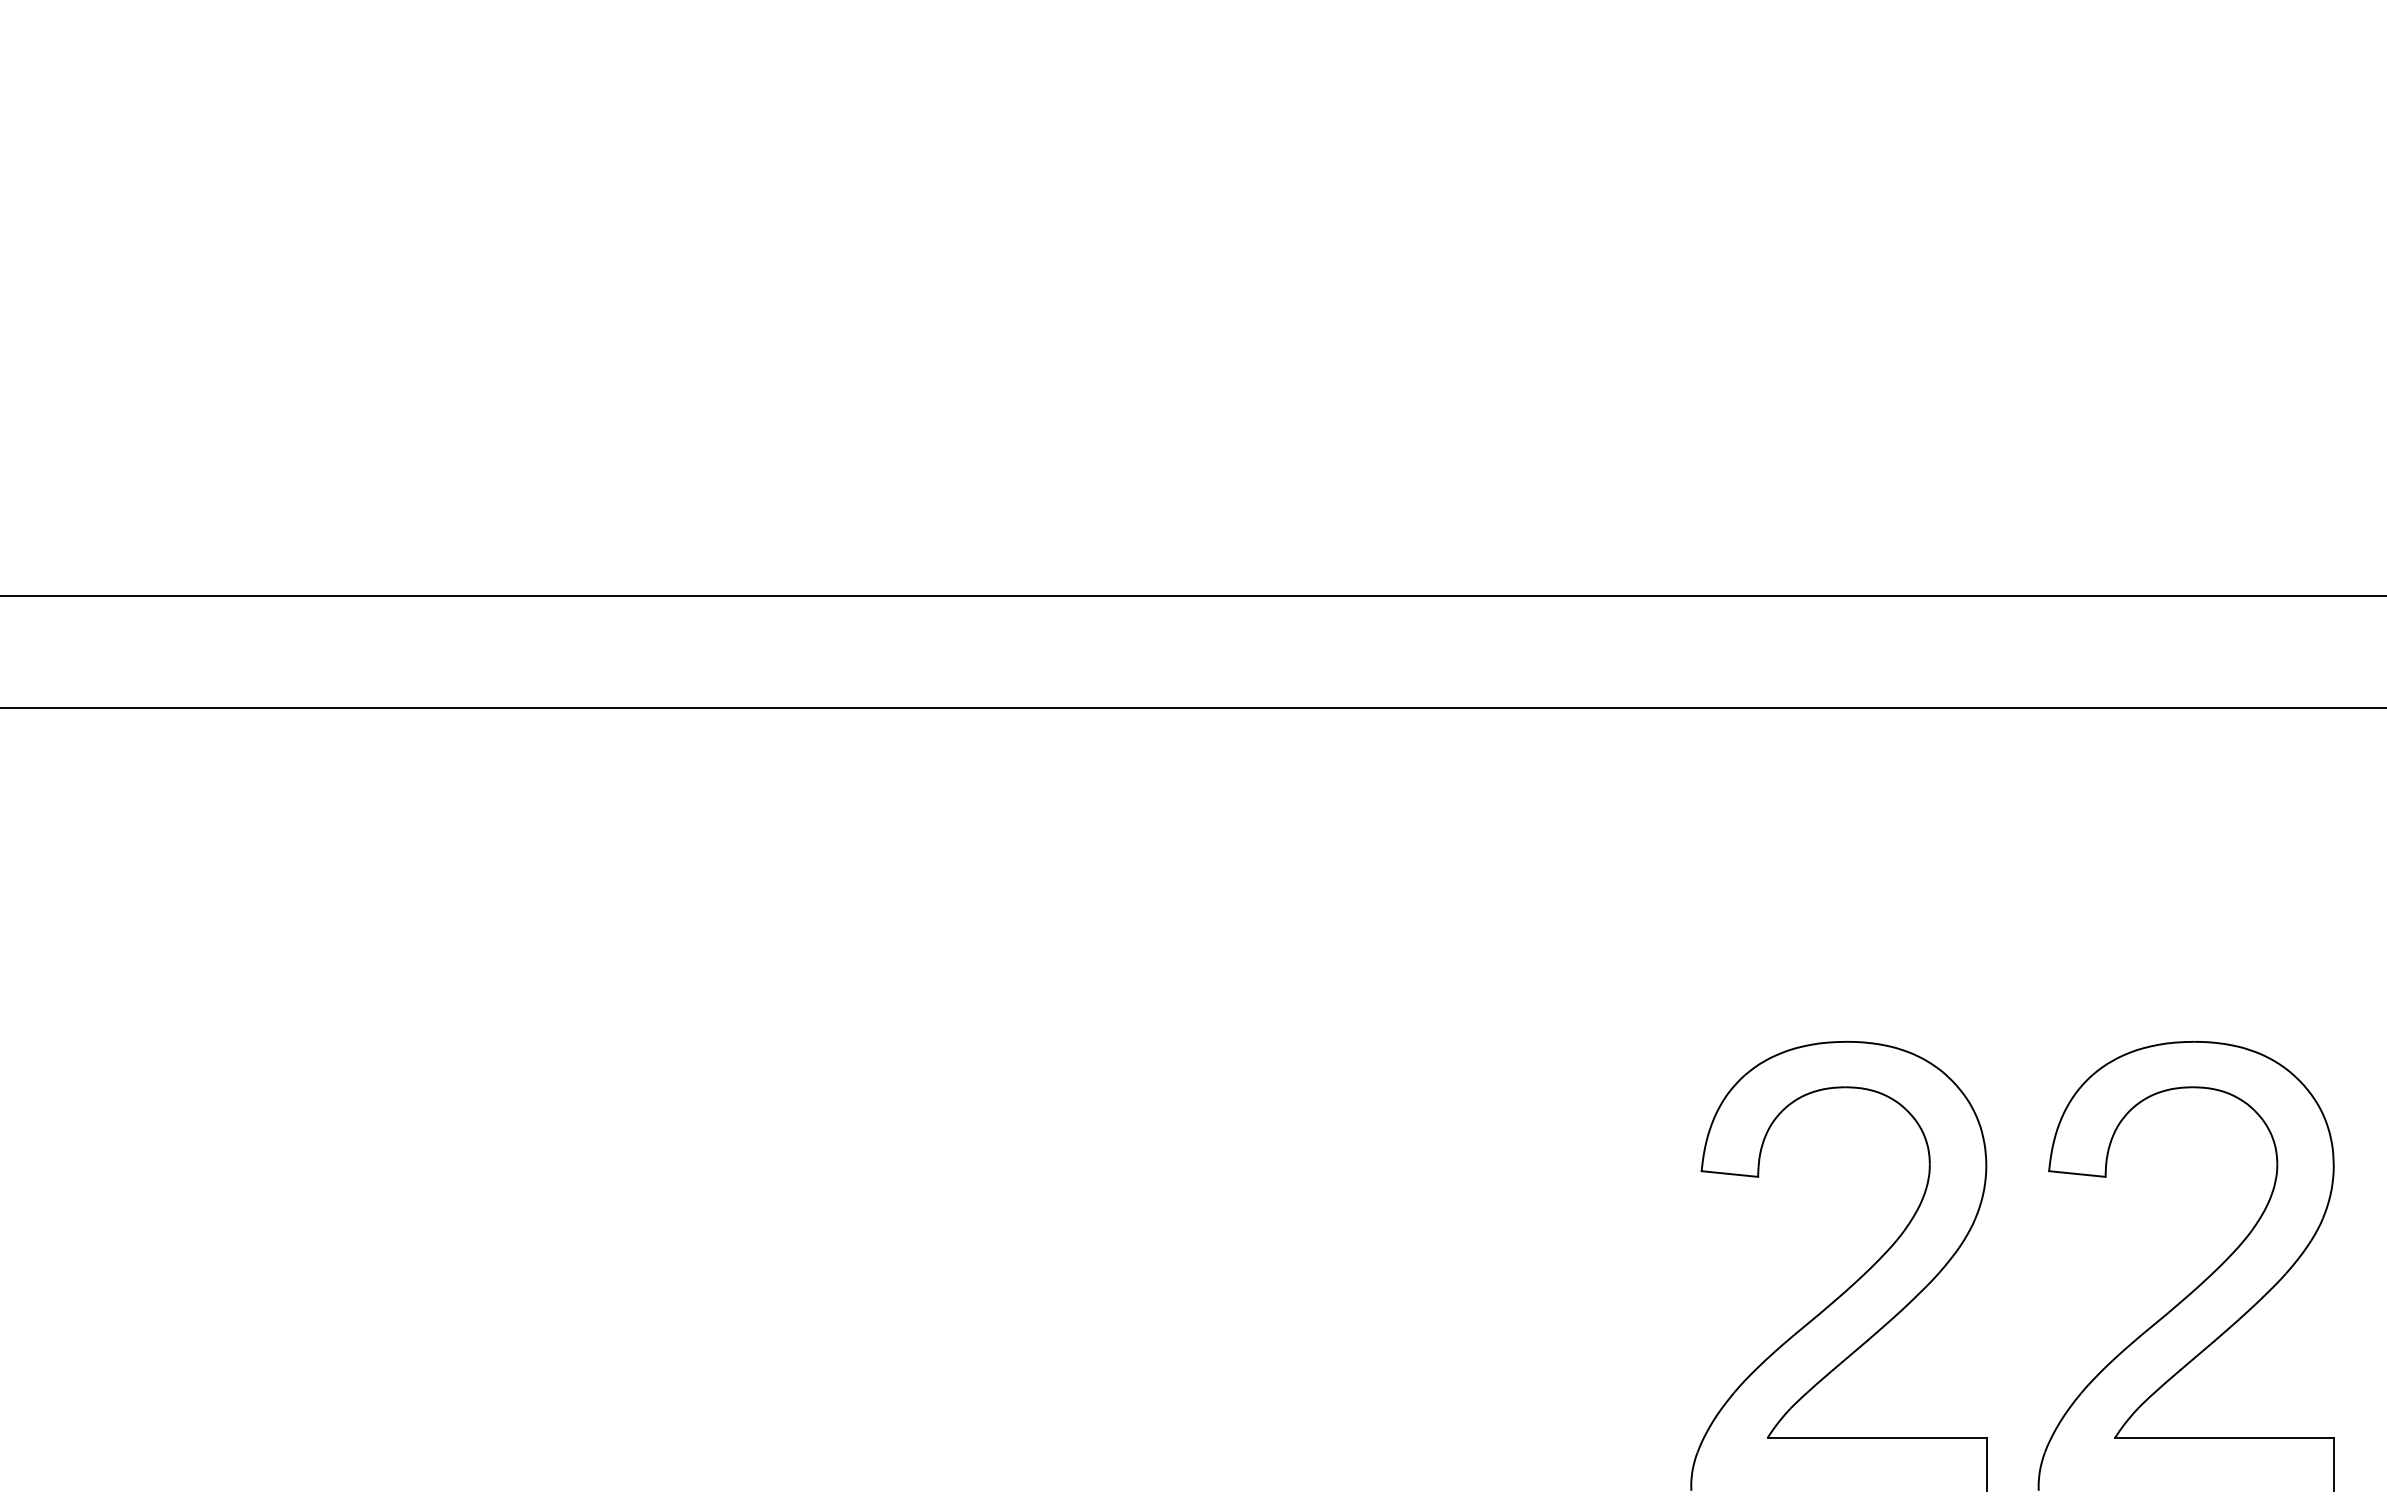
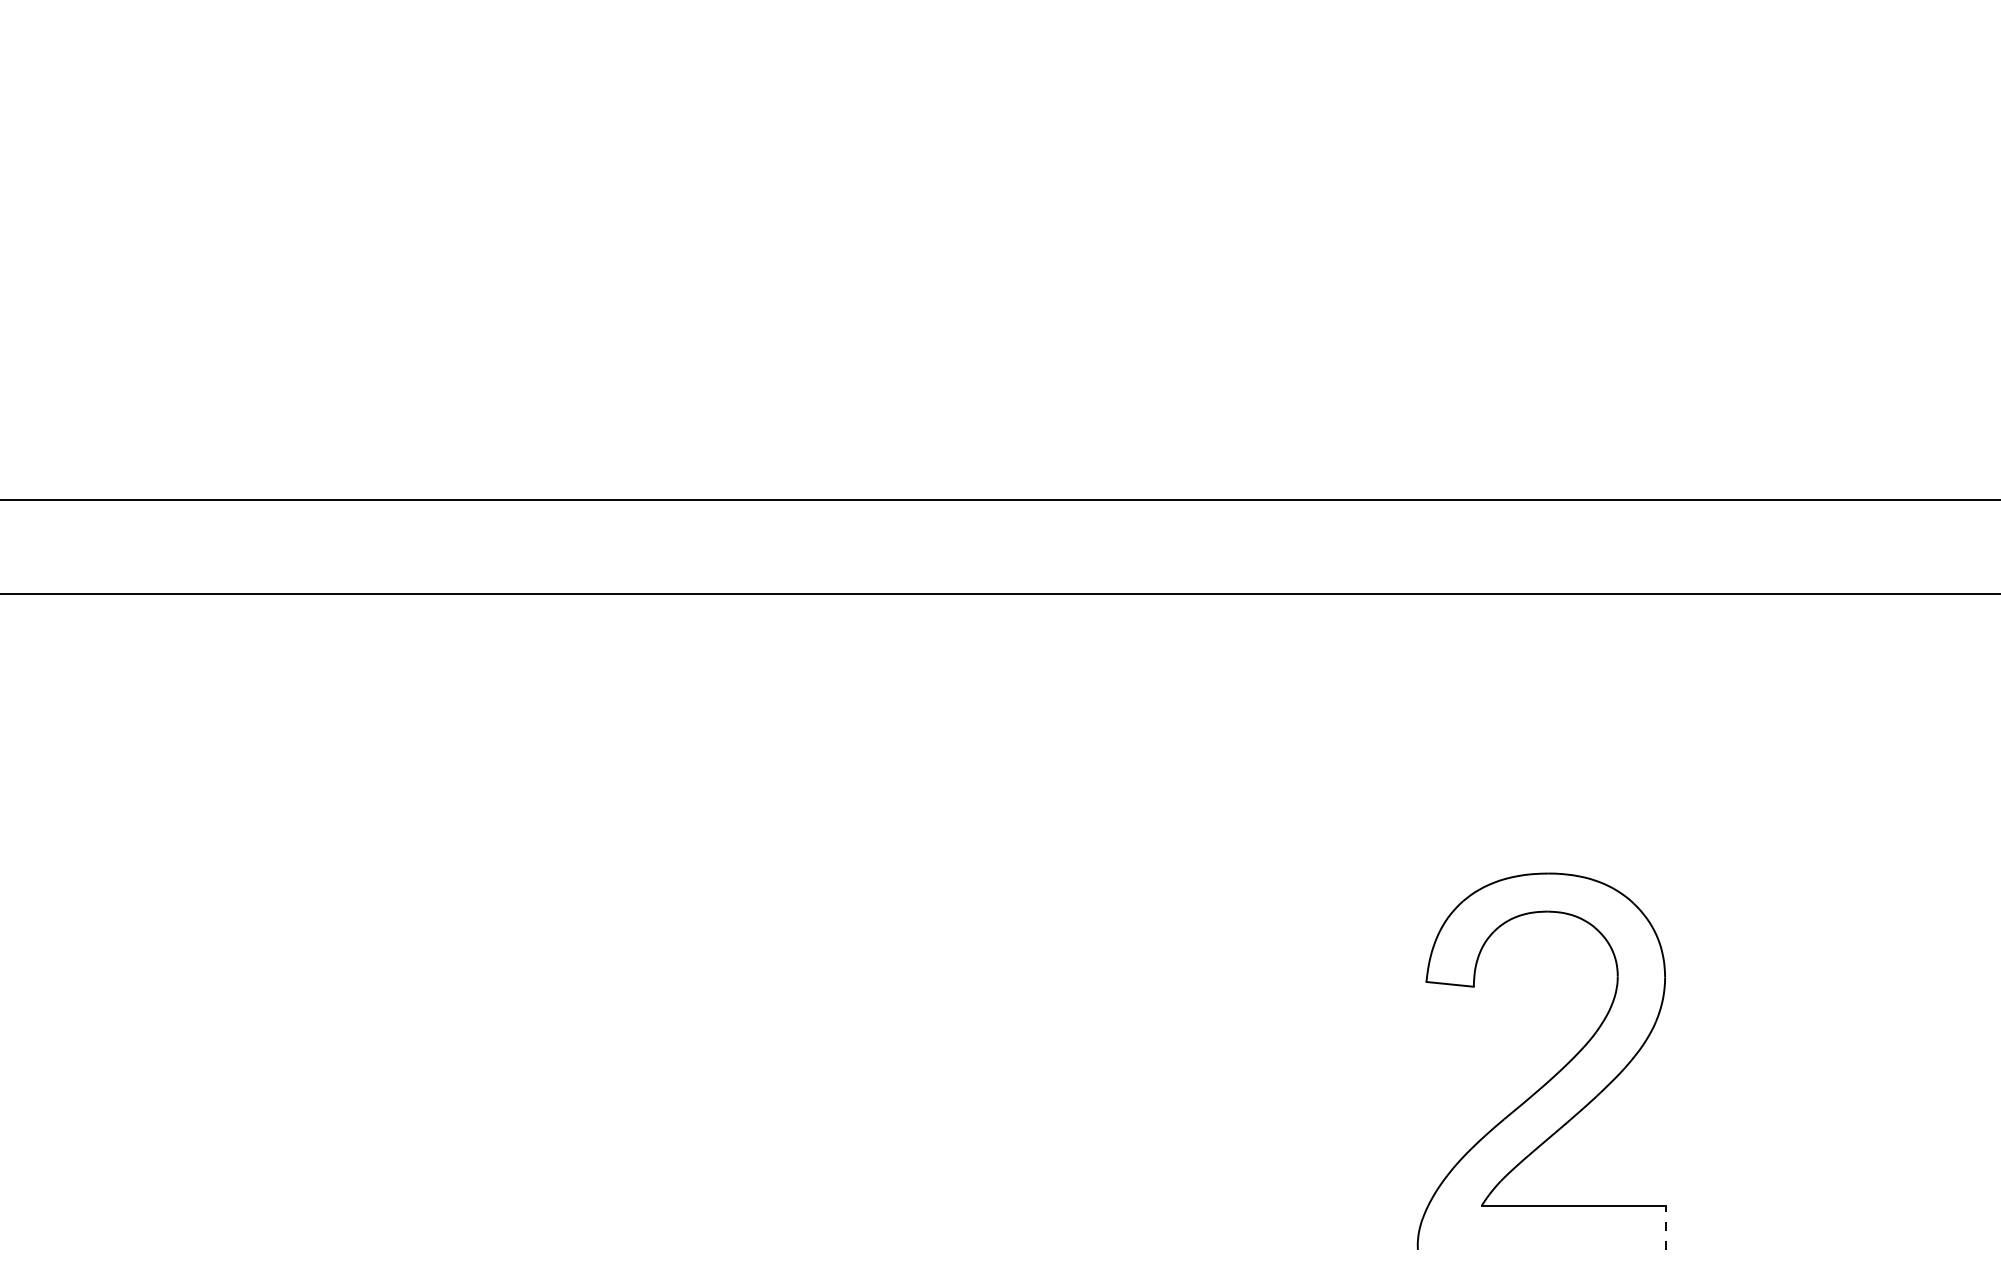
part: (2201, 1282) -> (1845, 1075), removed
line: (1986, 1463) -> (1665, 1227), solid -> dashed

